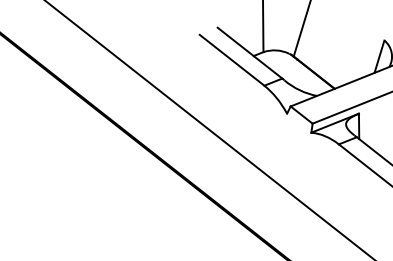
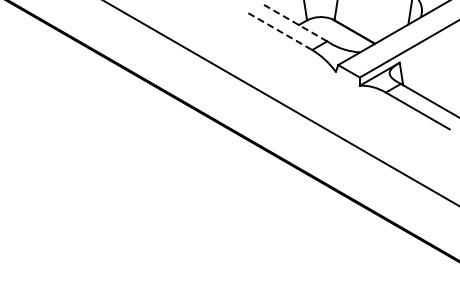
line: (250, 52) -> (295, 22), solid -> dashed
line: (232, 60) -> (280, 31), solid -> dashed

